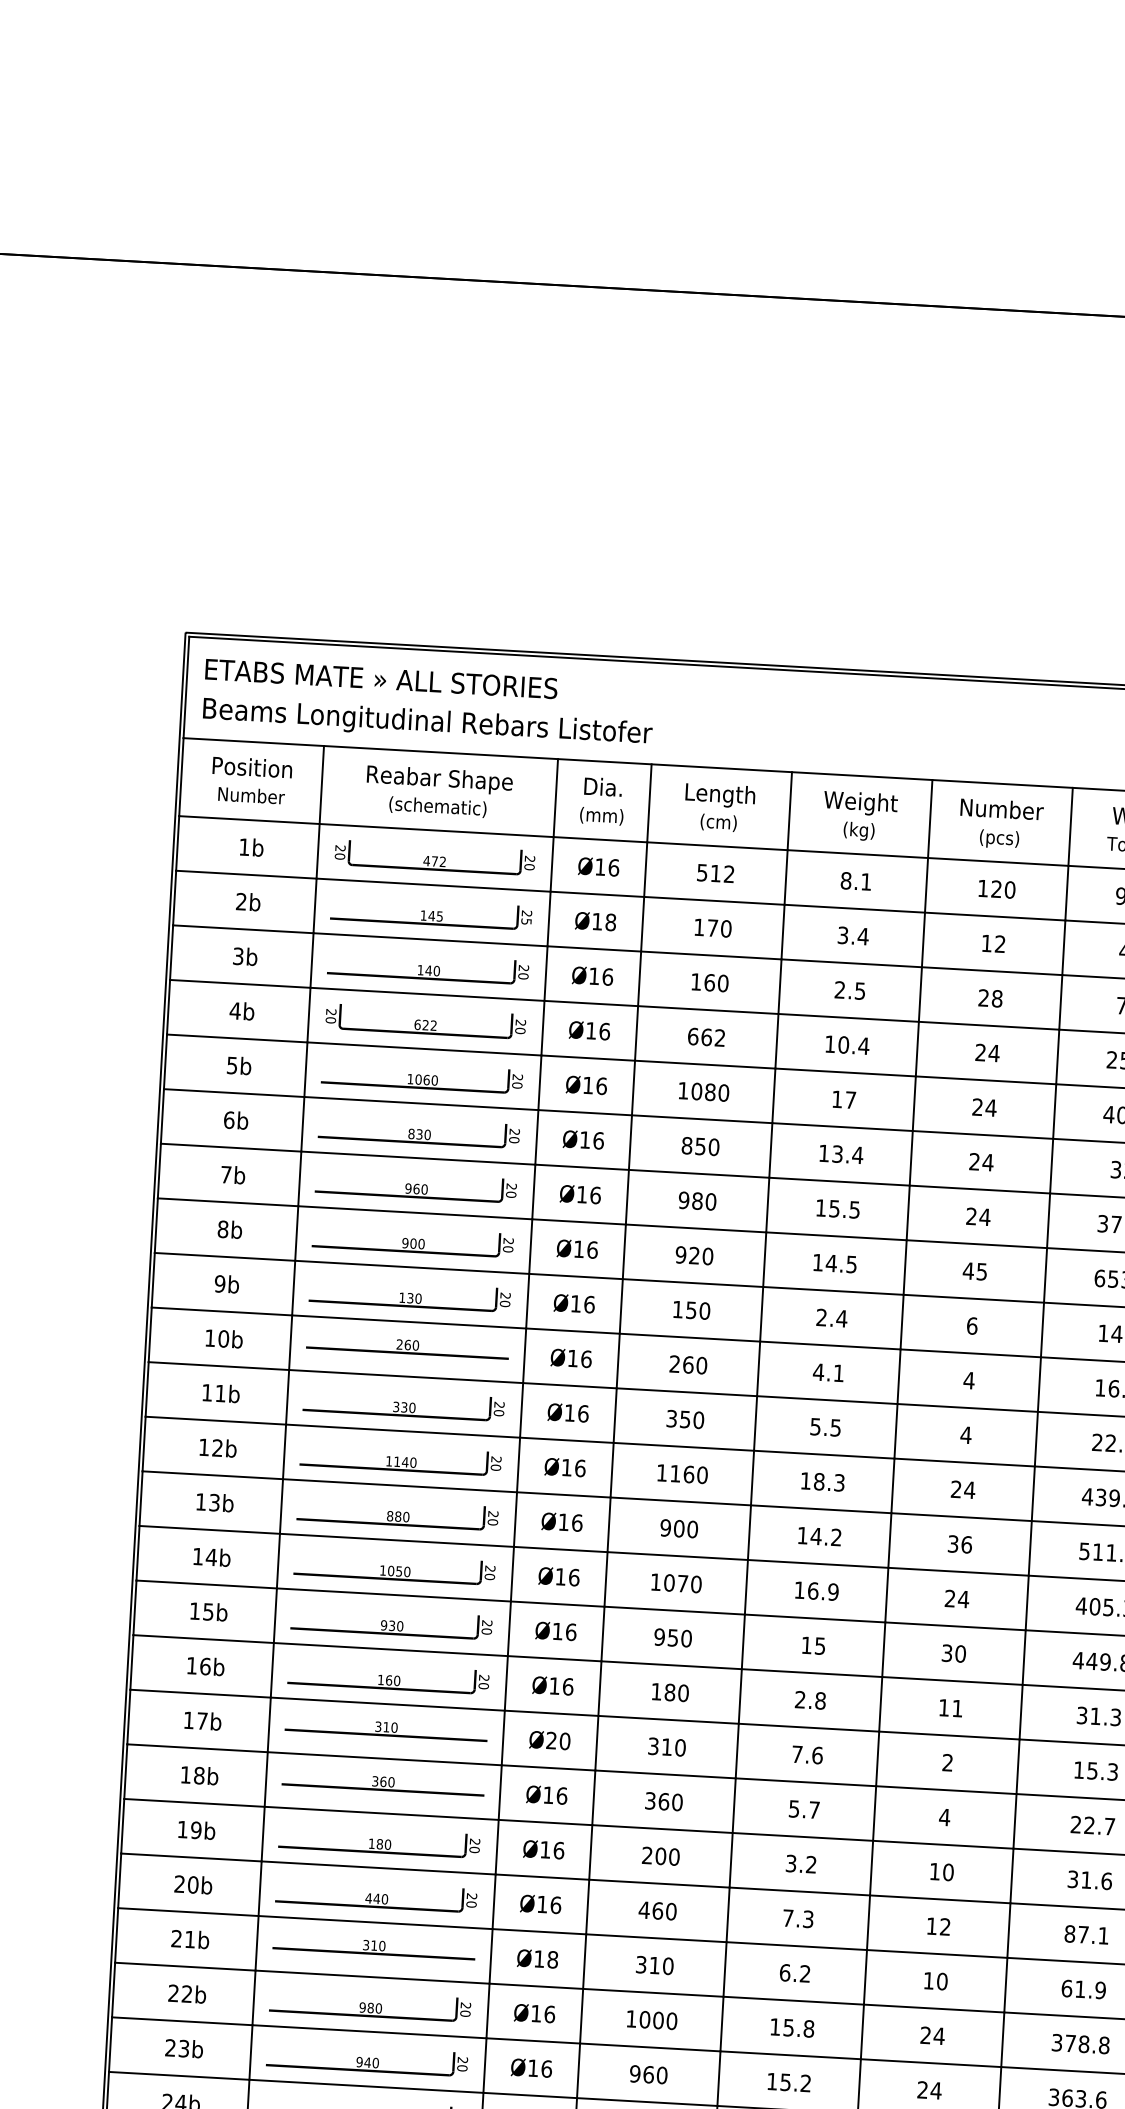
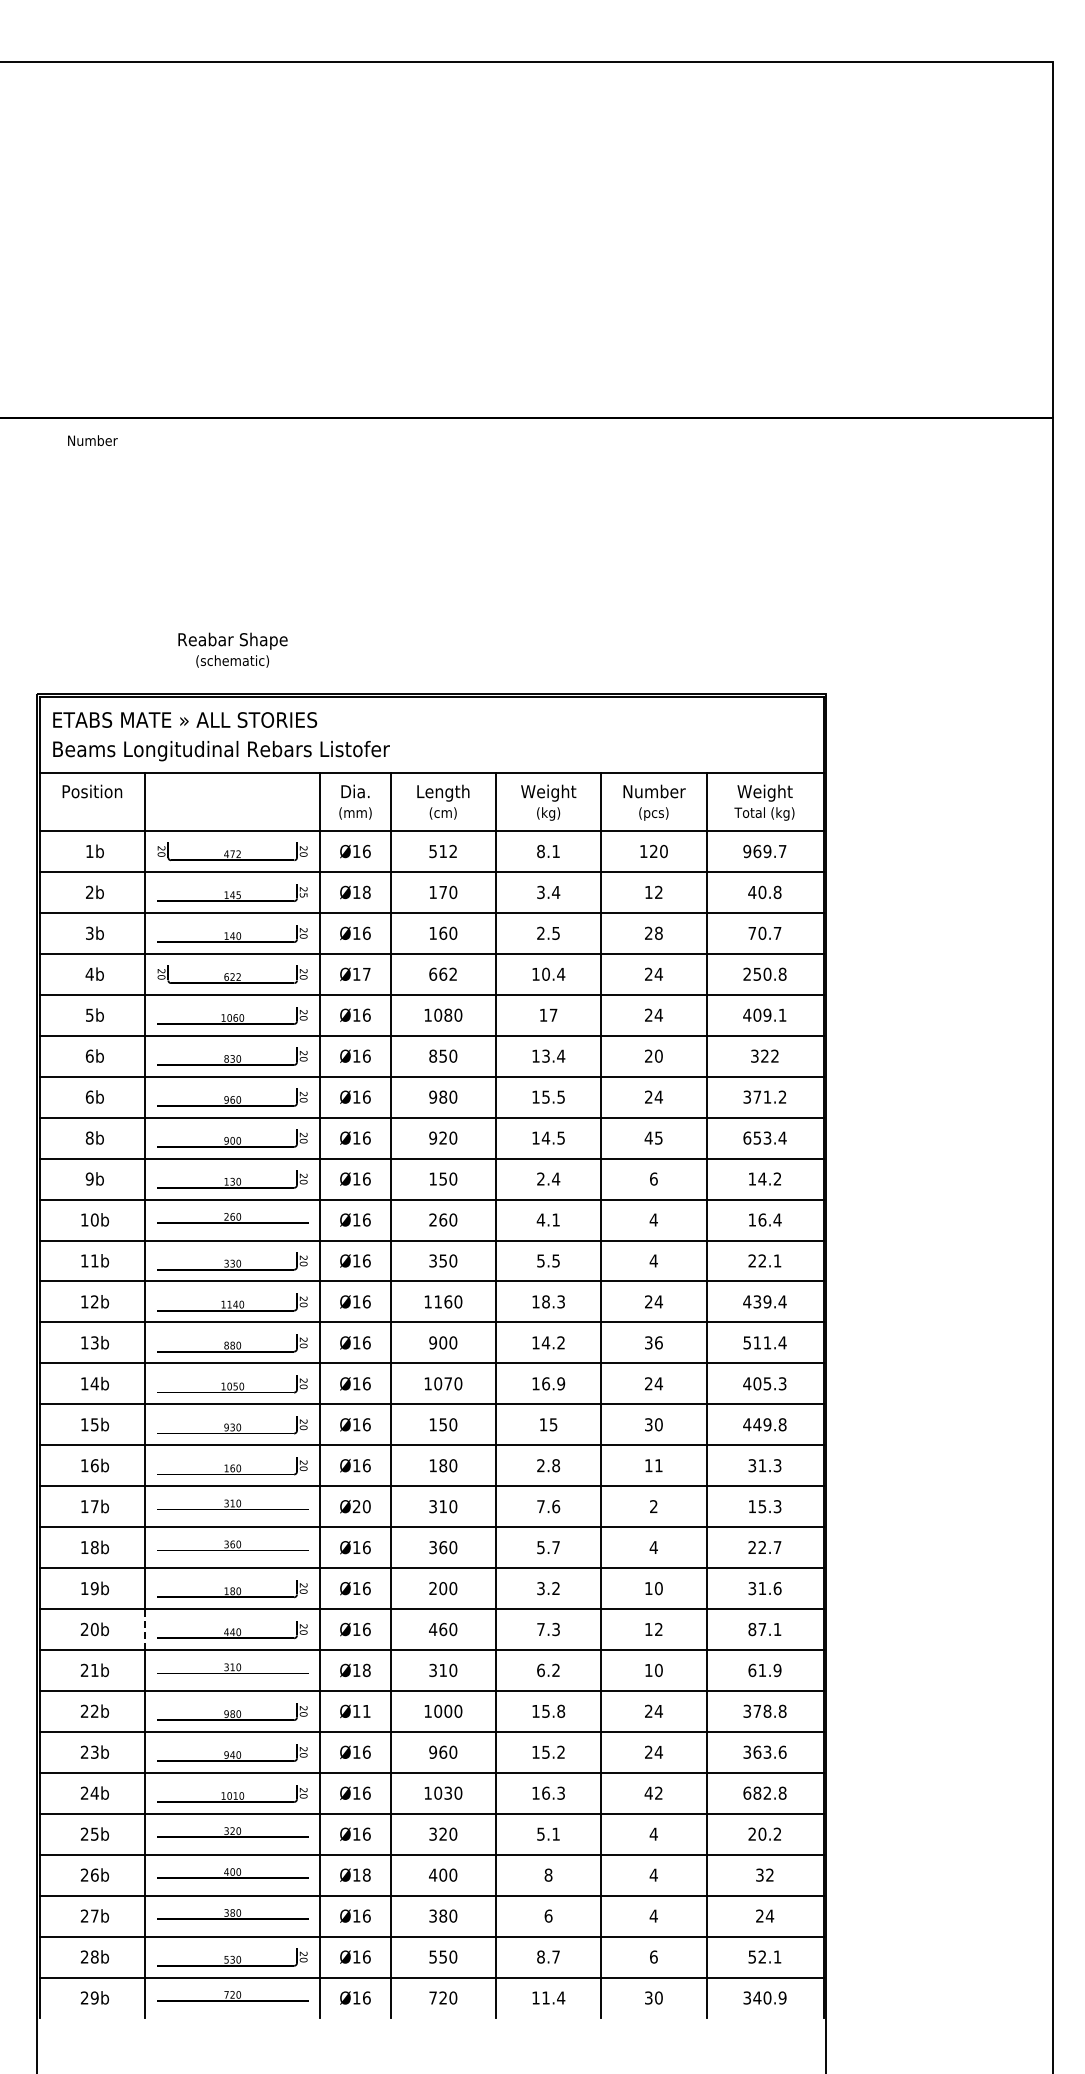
text: (438, 791) -> (232, 649), moved
text: (251, 795) -> (92, 440), moved
text: (604, 1030) -> (366, 973), Ø16 -> Ø17
text: (987, 1161) -> (658, 1055), 24 -> 20
text: (225, 1173) -> (89, 1096), 7b -> 6b
text: (660, 1636) -> (433, 1424), 950 -> 150
line: (259, 1888) -> (144, 1629), solid -> dashed
text: (549, 2013) -> (366, 1710), Ø16 -> Ø11

